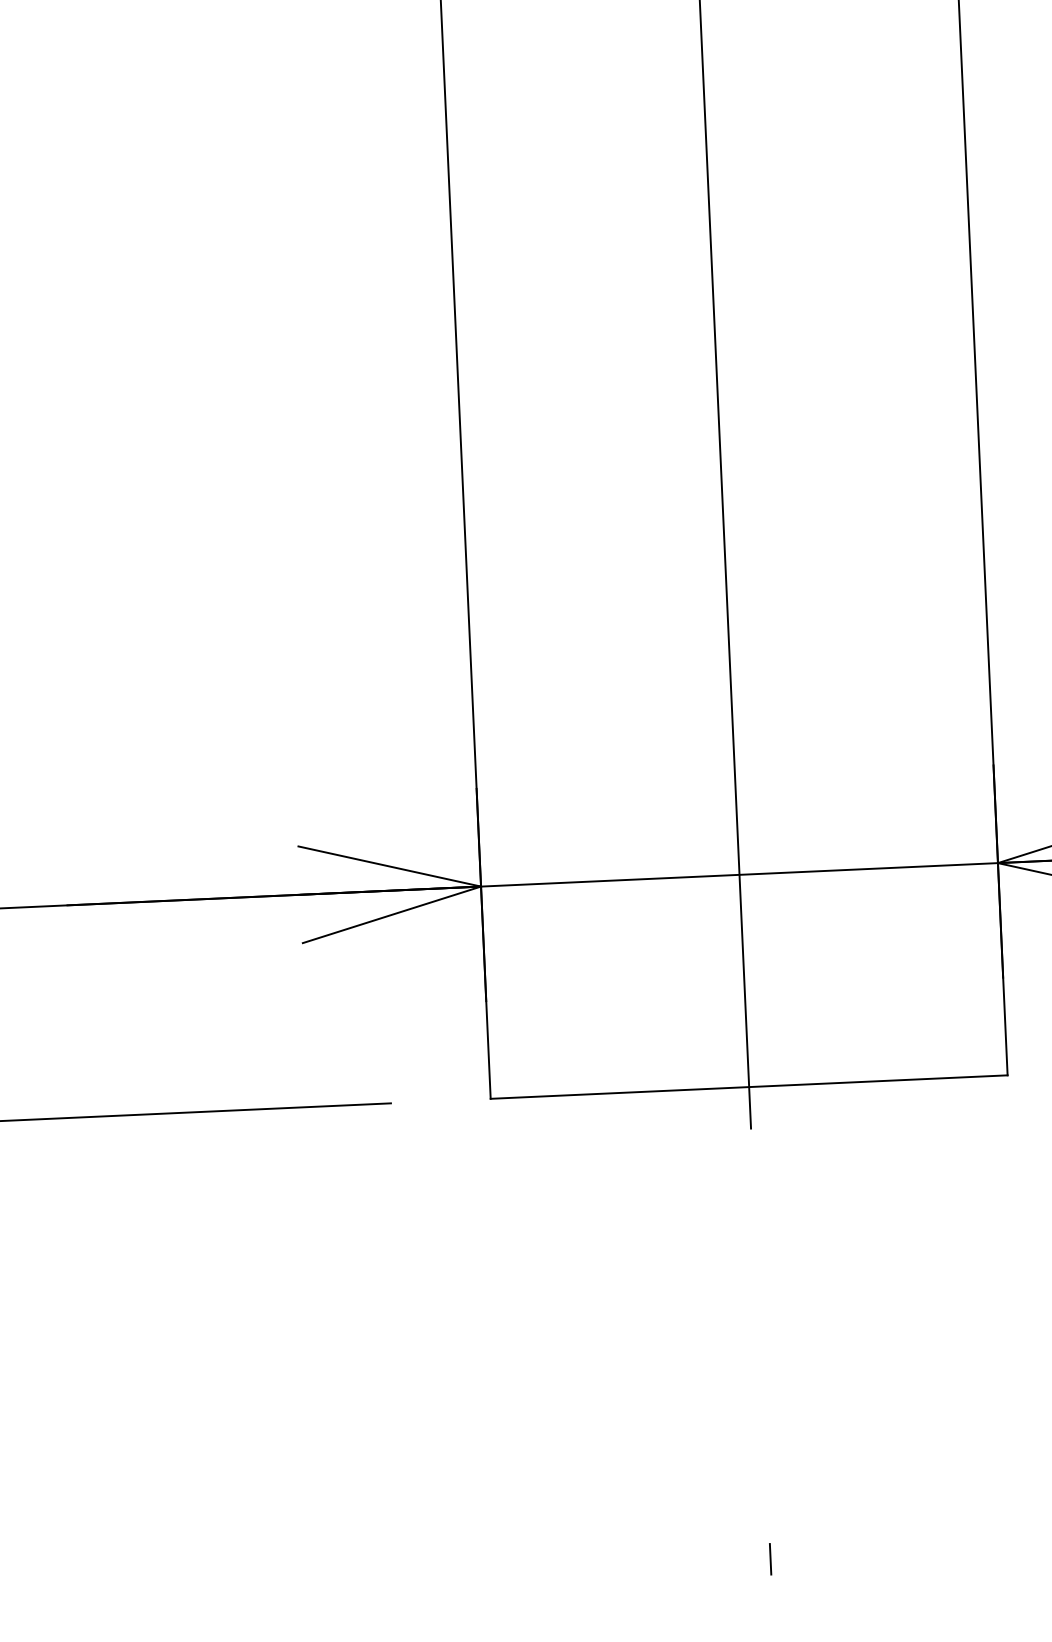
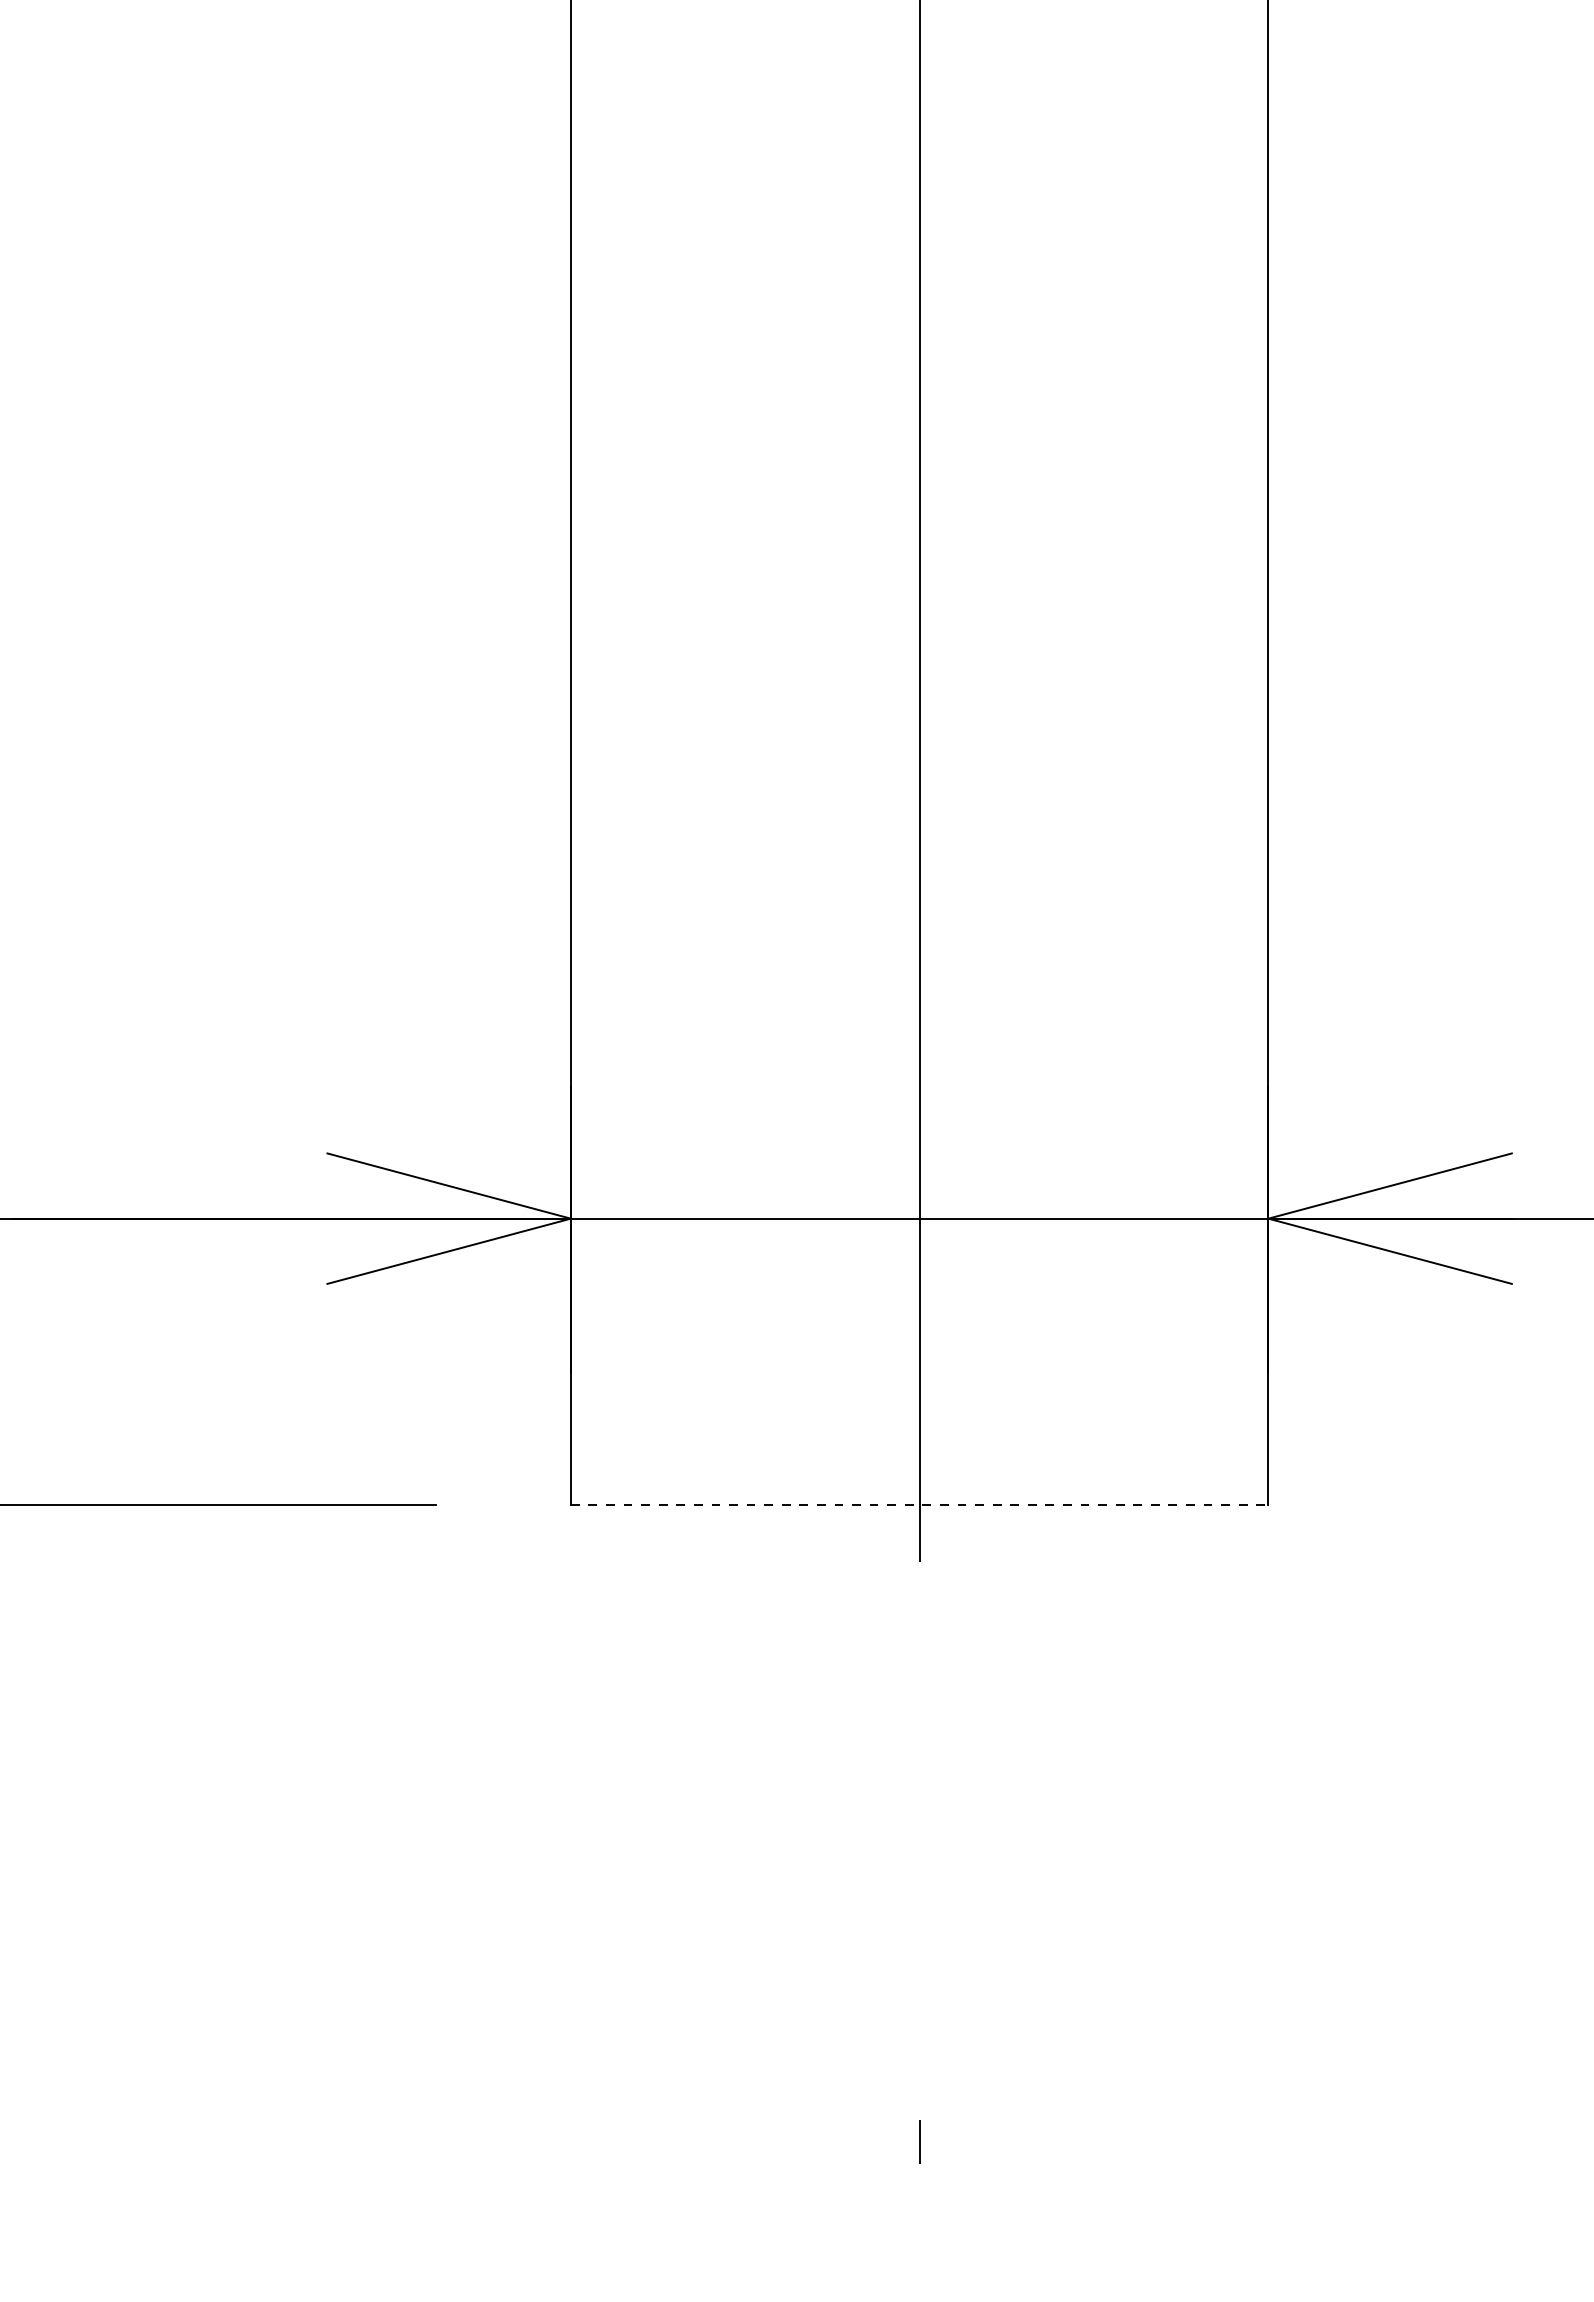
line: (749, 1087) -> (919, 1505), solid -> dashed

